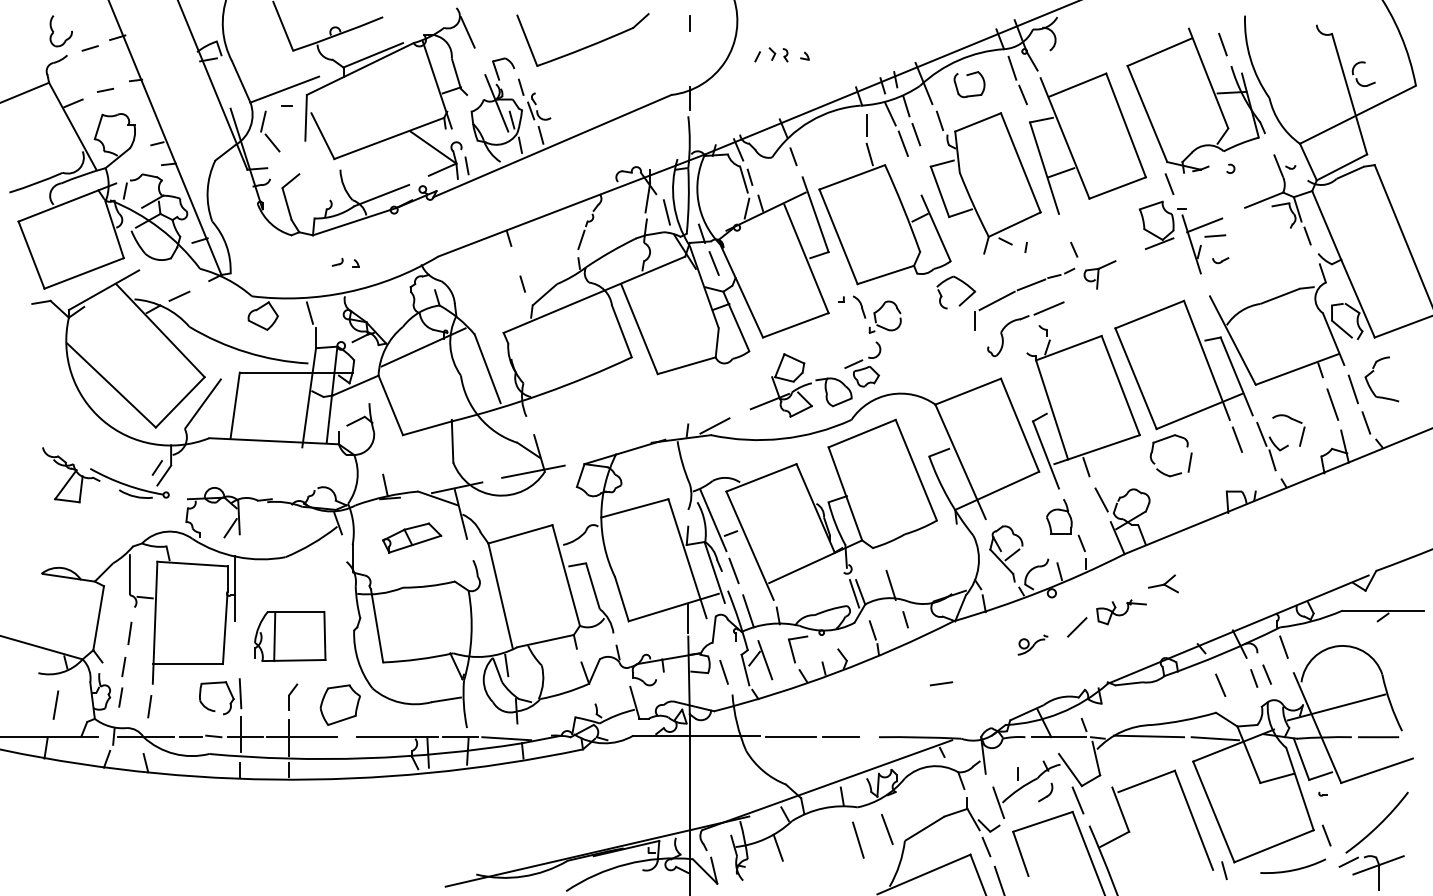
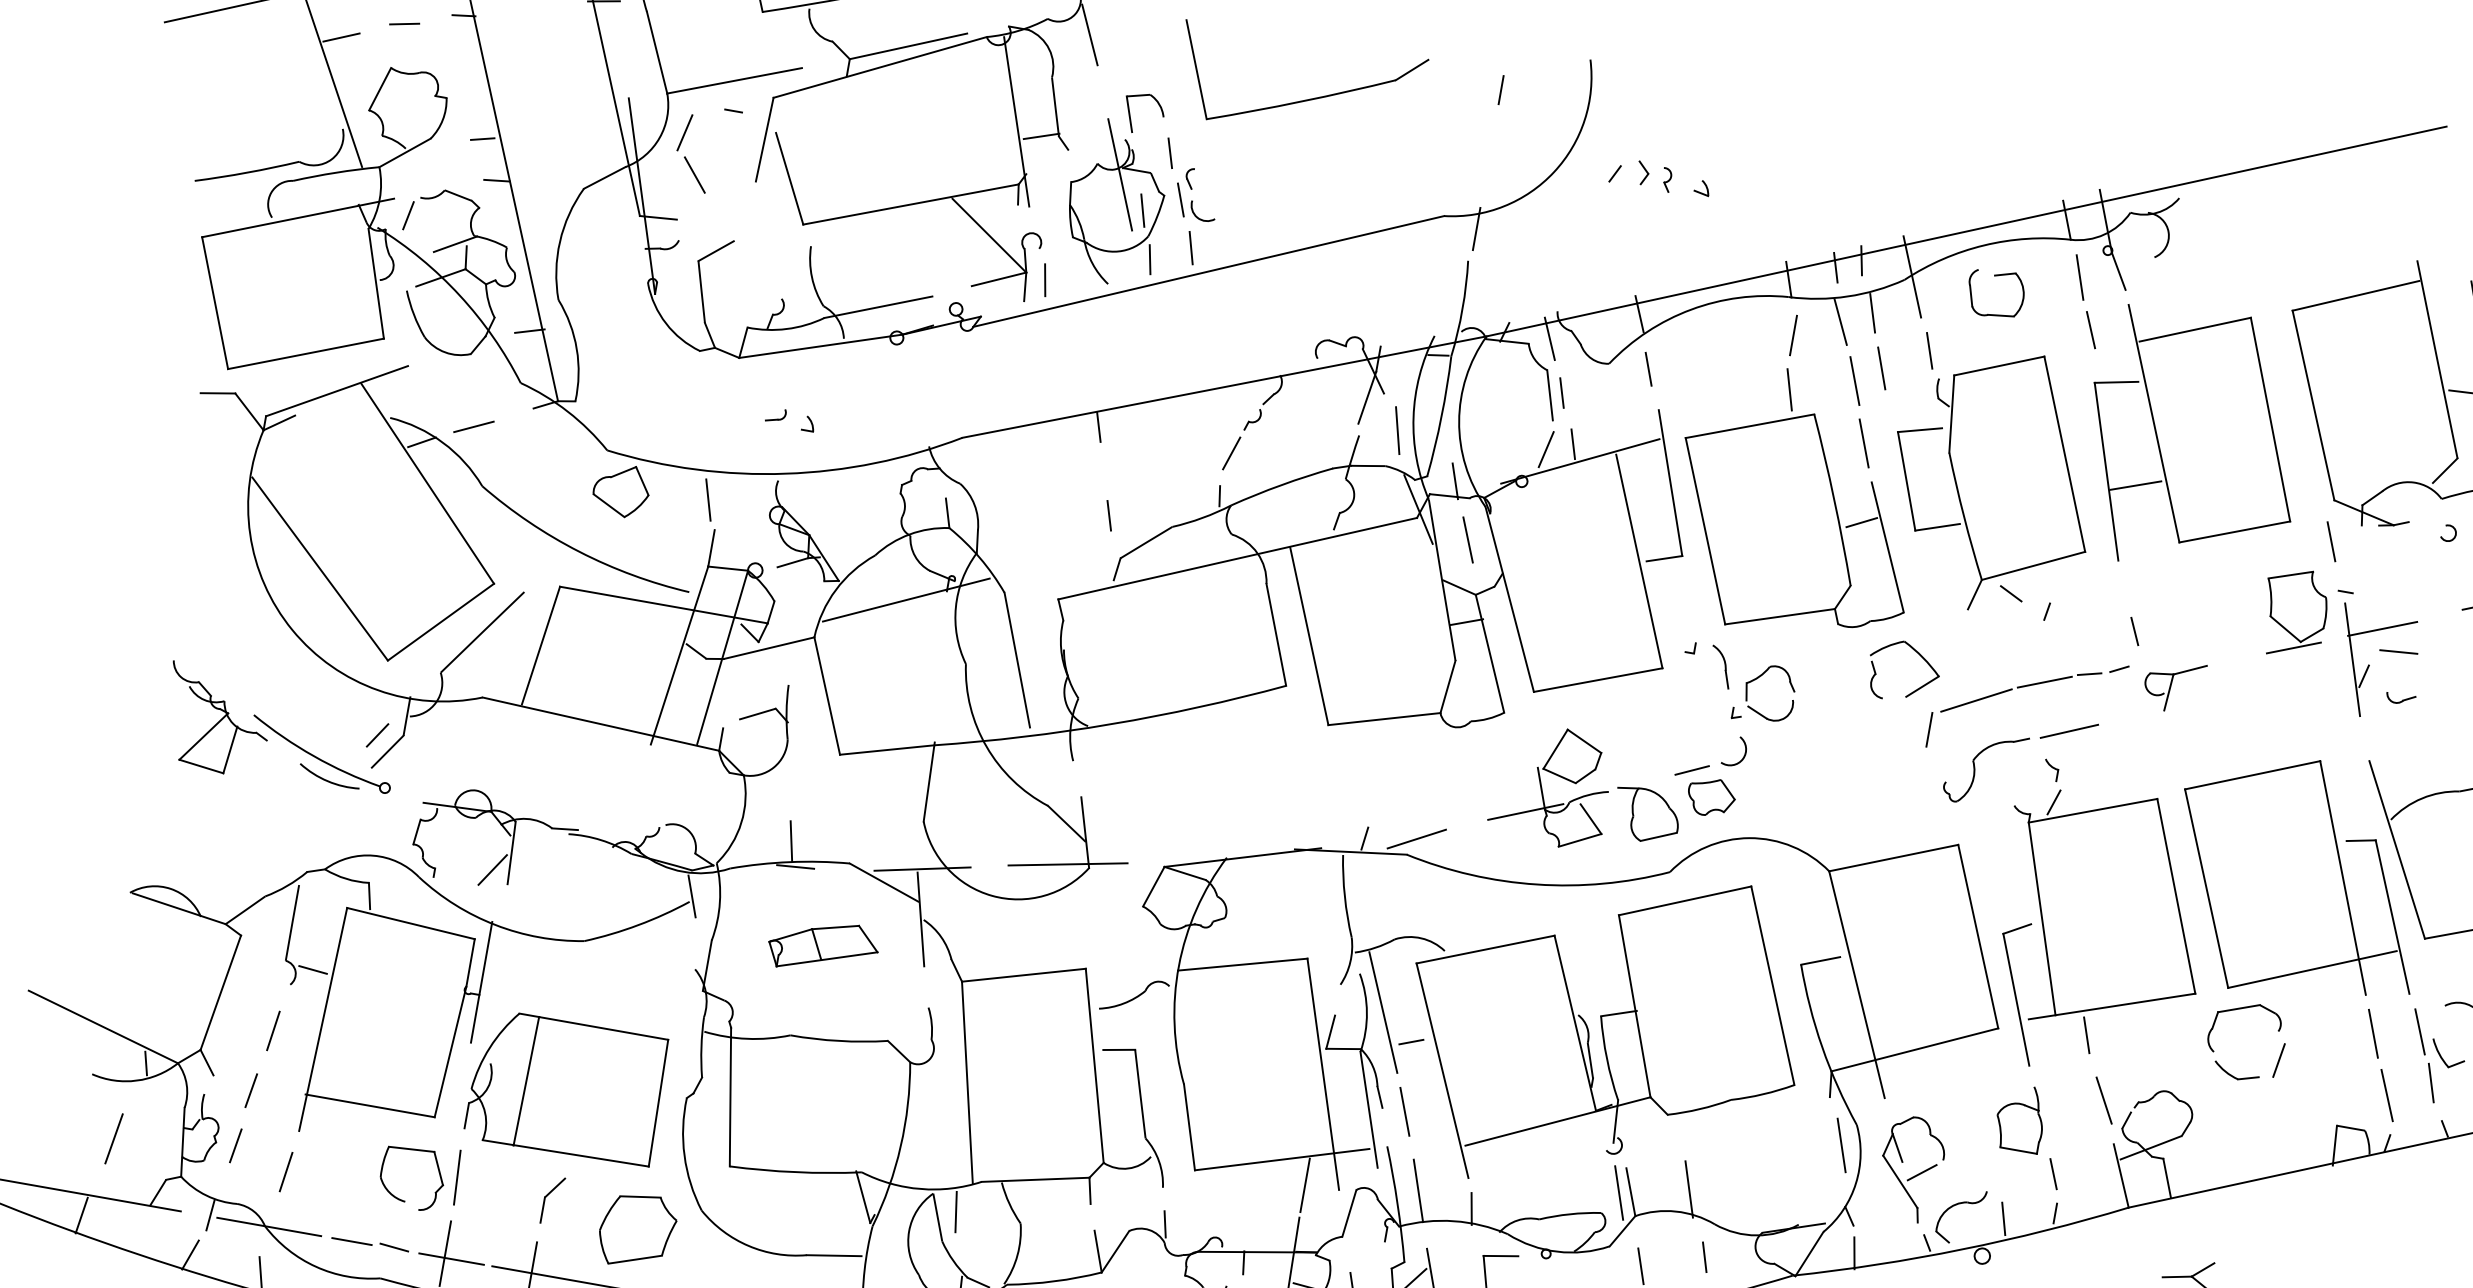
line: (913, 175) -> (1863, 442), added
line: (1250, 470) -> (2387, 1094), added
line: (967, 547) -> (1841, 1144), added
part: (290, 636) -> (567, 1088), size x1.43

